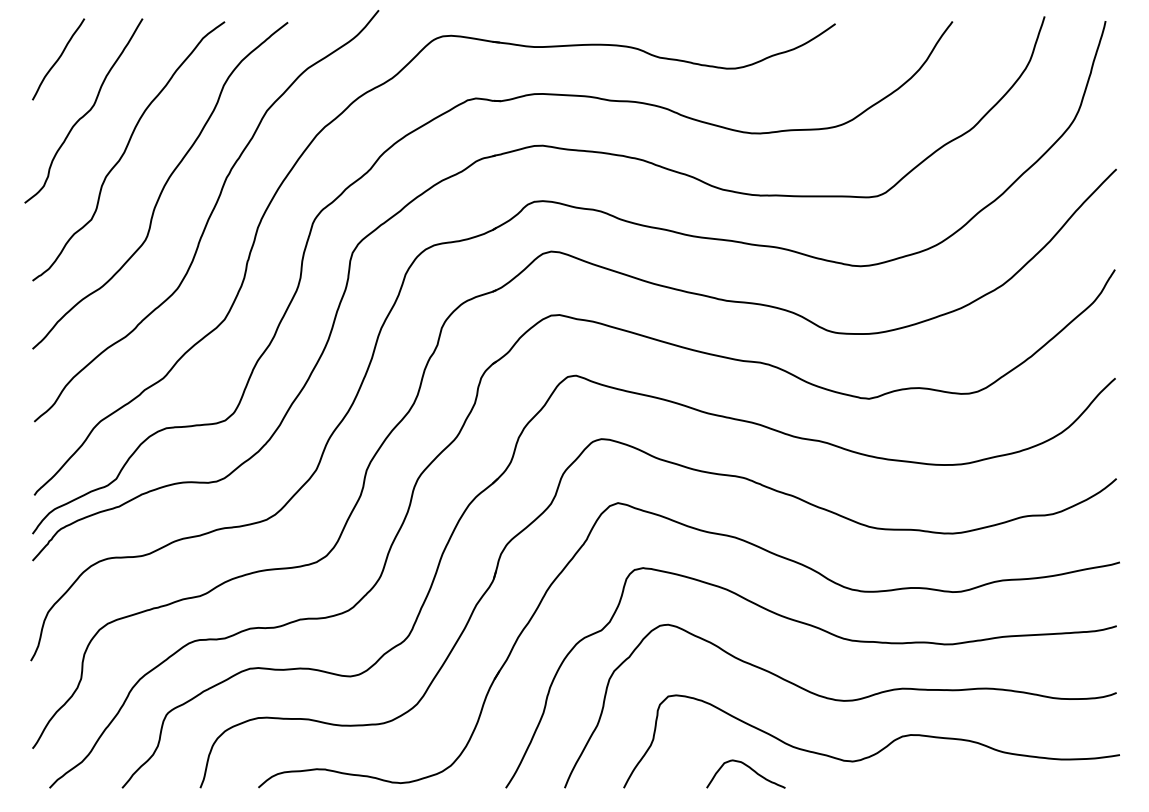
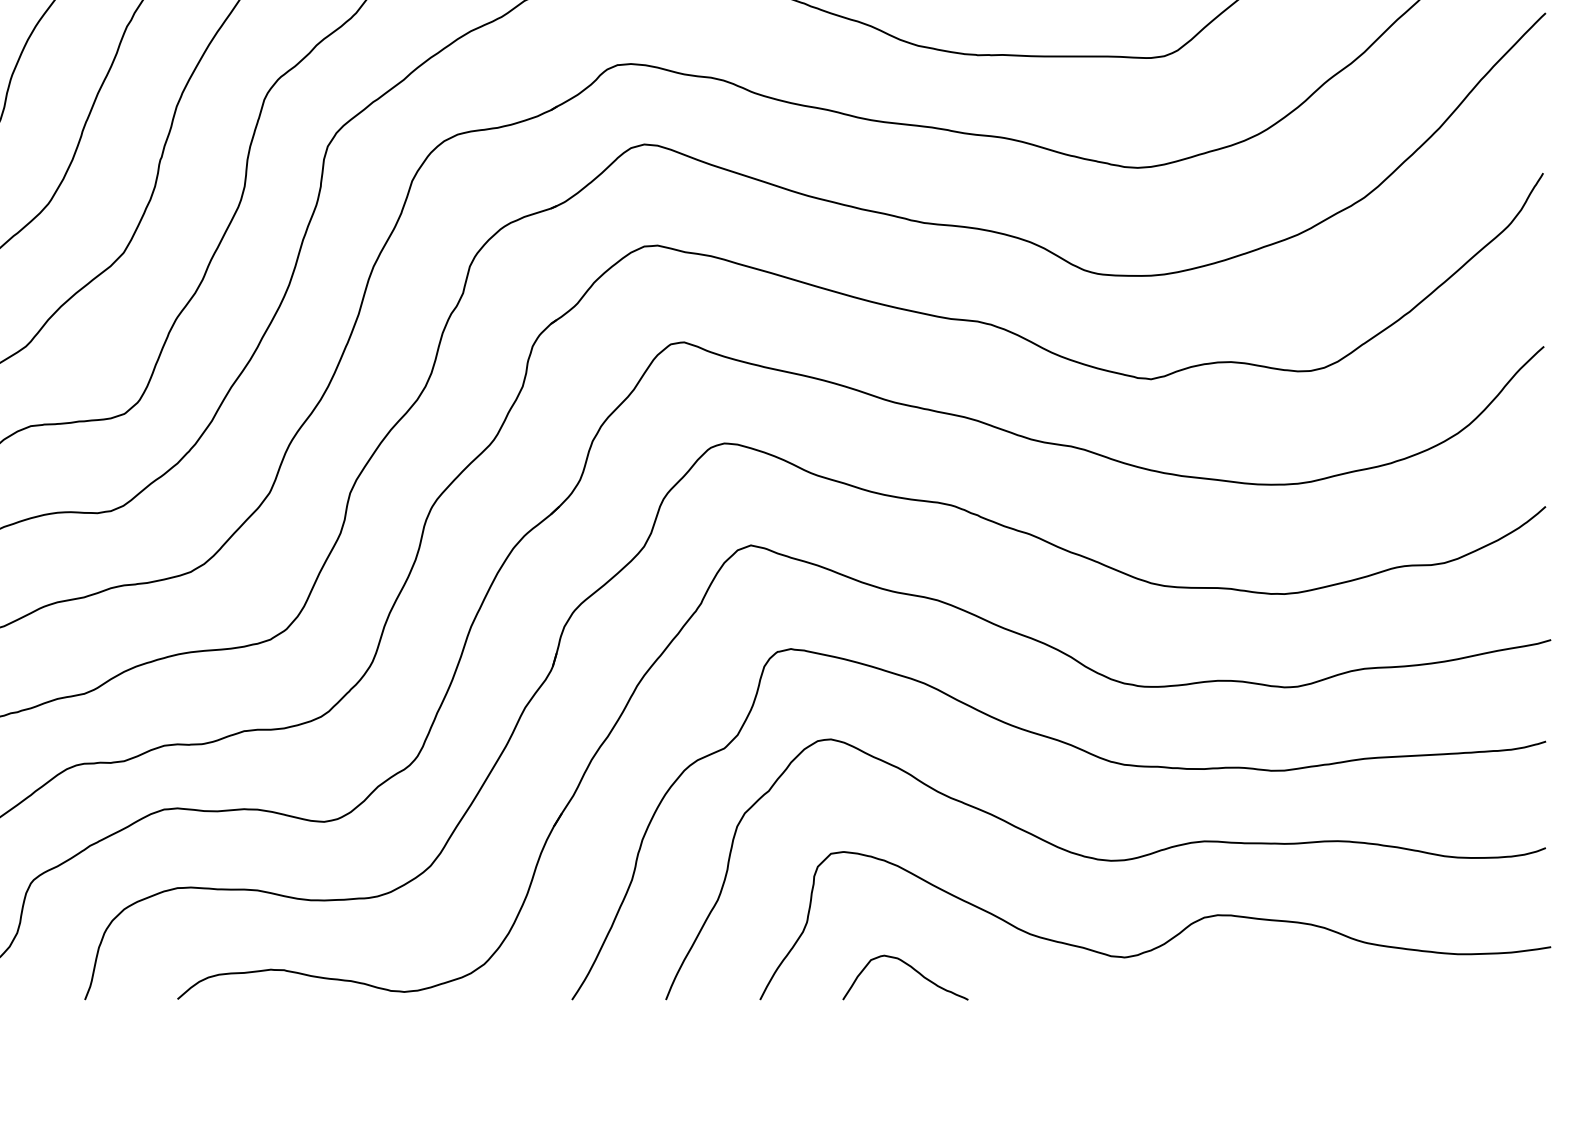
curve: (747, 767) -> (907, 967), moved

